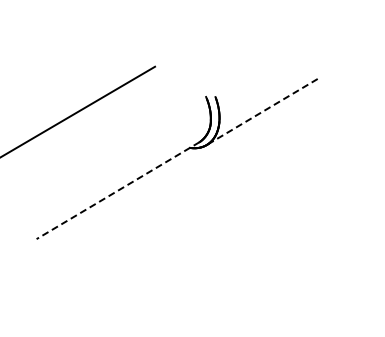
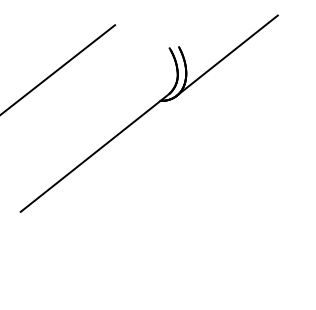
line: (262, 112) -> (227, 56), dashed -> solid
line: (118, 190) -> (95, 152), dashed -> solid

